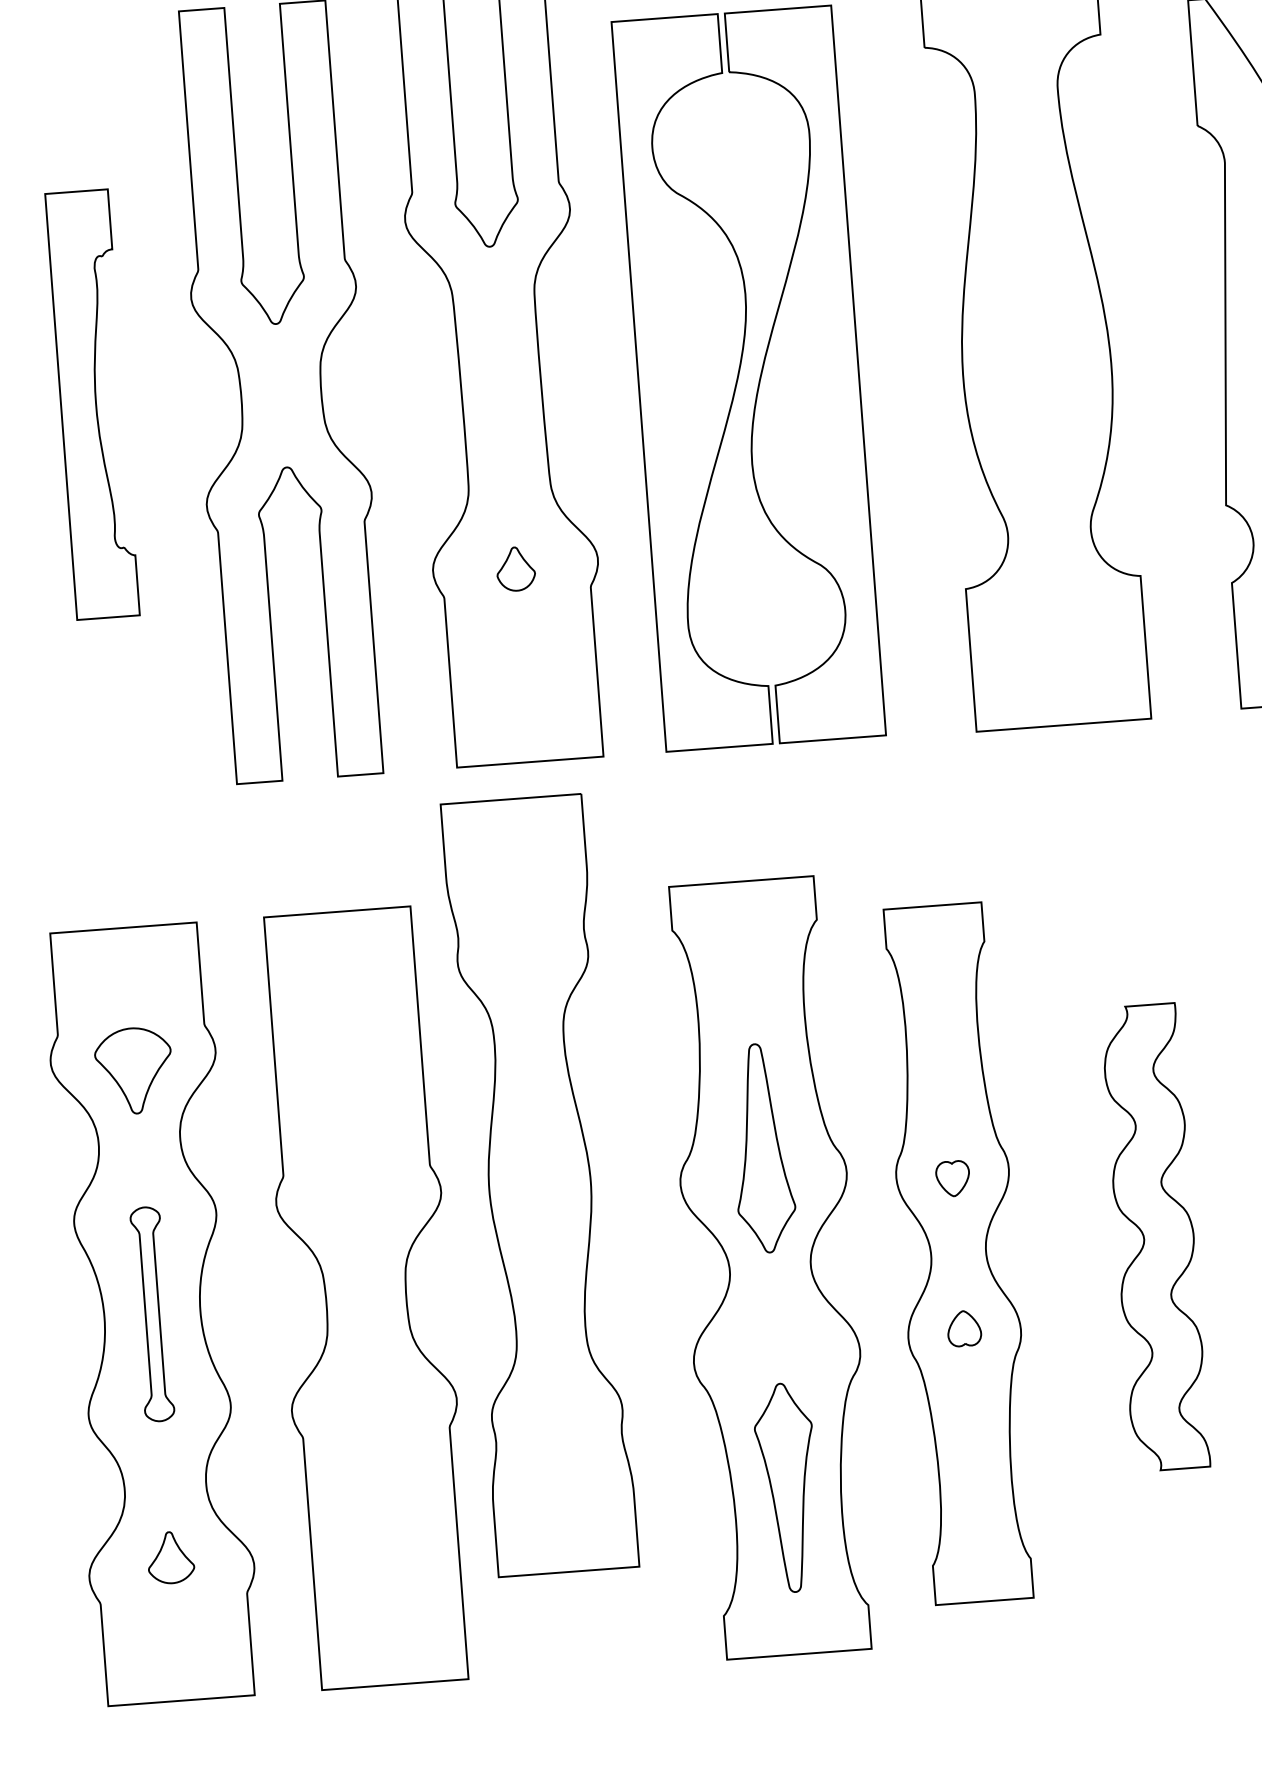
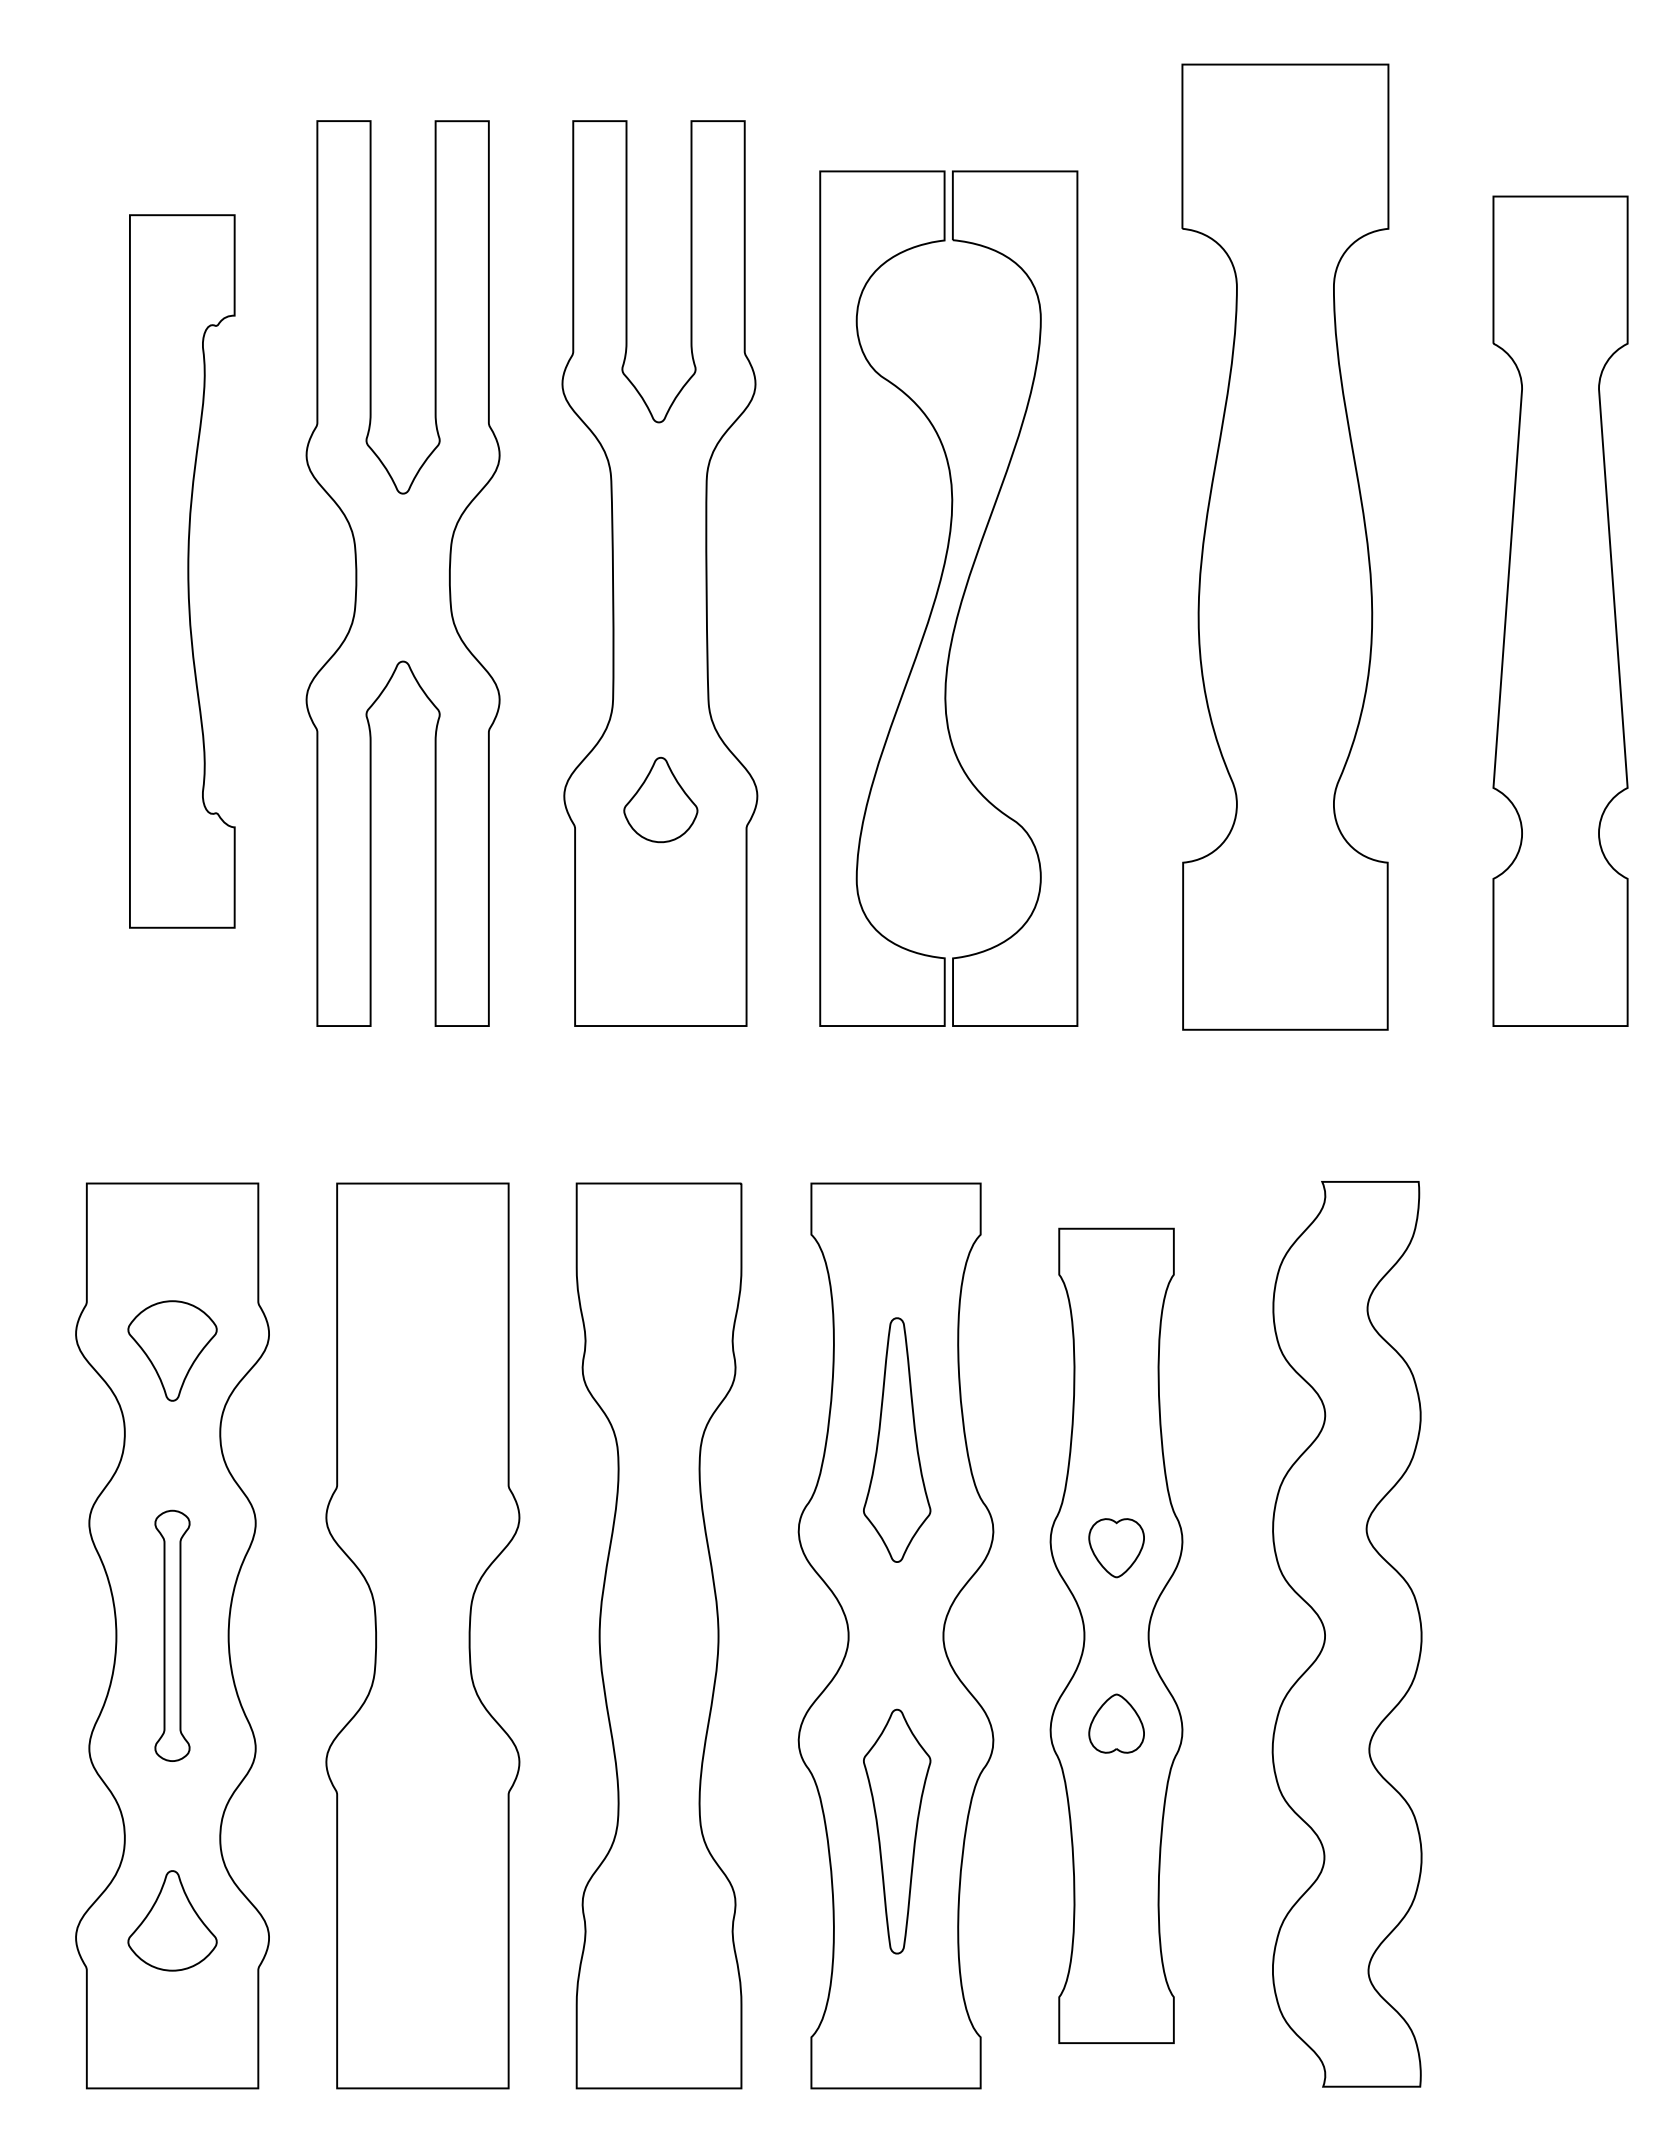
part: (92, 404) -> (182, 571), size x1.43
part: (515, 568) -> (660, 799), size x1.67
part: (762, 1147) -> (897, 1439), moved
part: (953, 1179) -> (1116, 1548), size x1.43
part: (539, 1185) -> (658, 1635), moved
part: (1154, 1237) -> (1346, 1634), size x1.67
part: (964, 1328) -> (1116, 1723), size x1.43
part: (788, 1487) -> (897, 1831), moved
part: (170, 1557) -> (172, 1920), size x1.67

